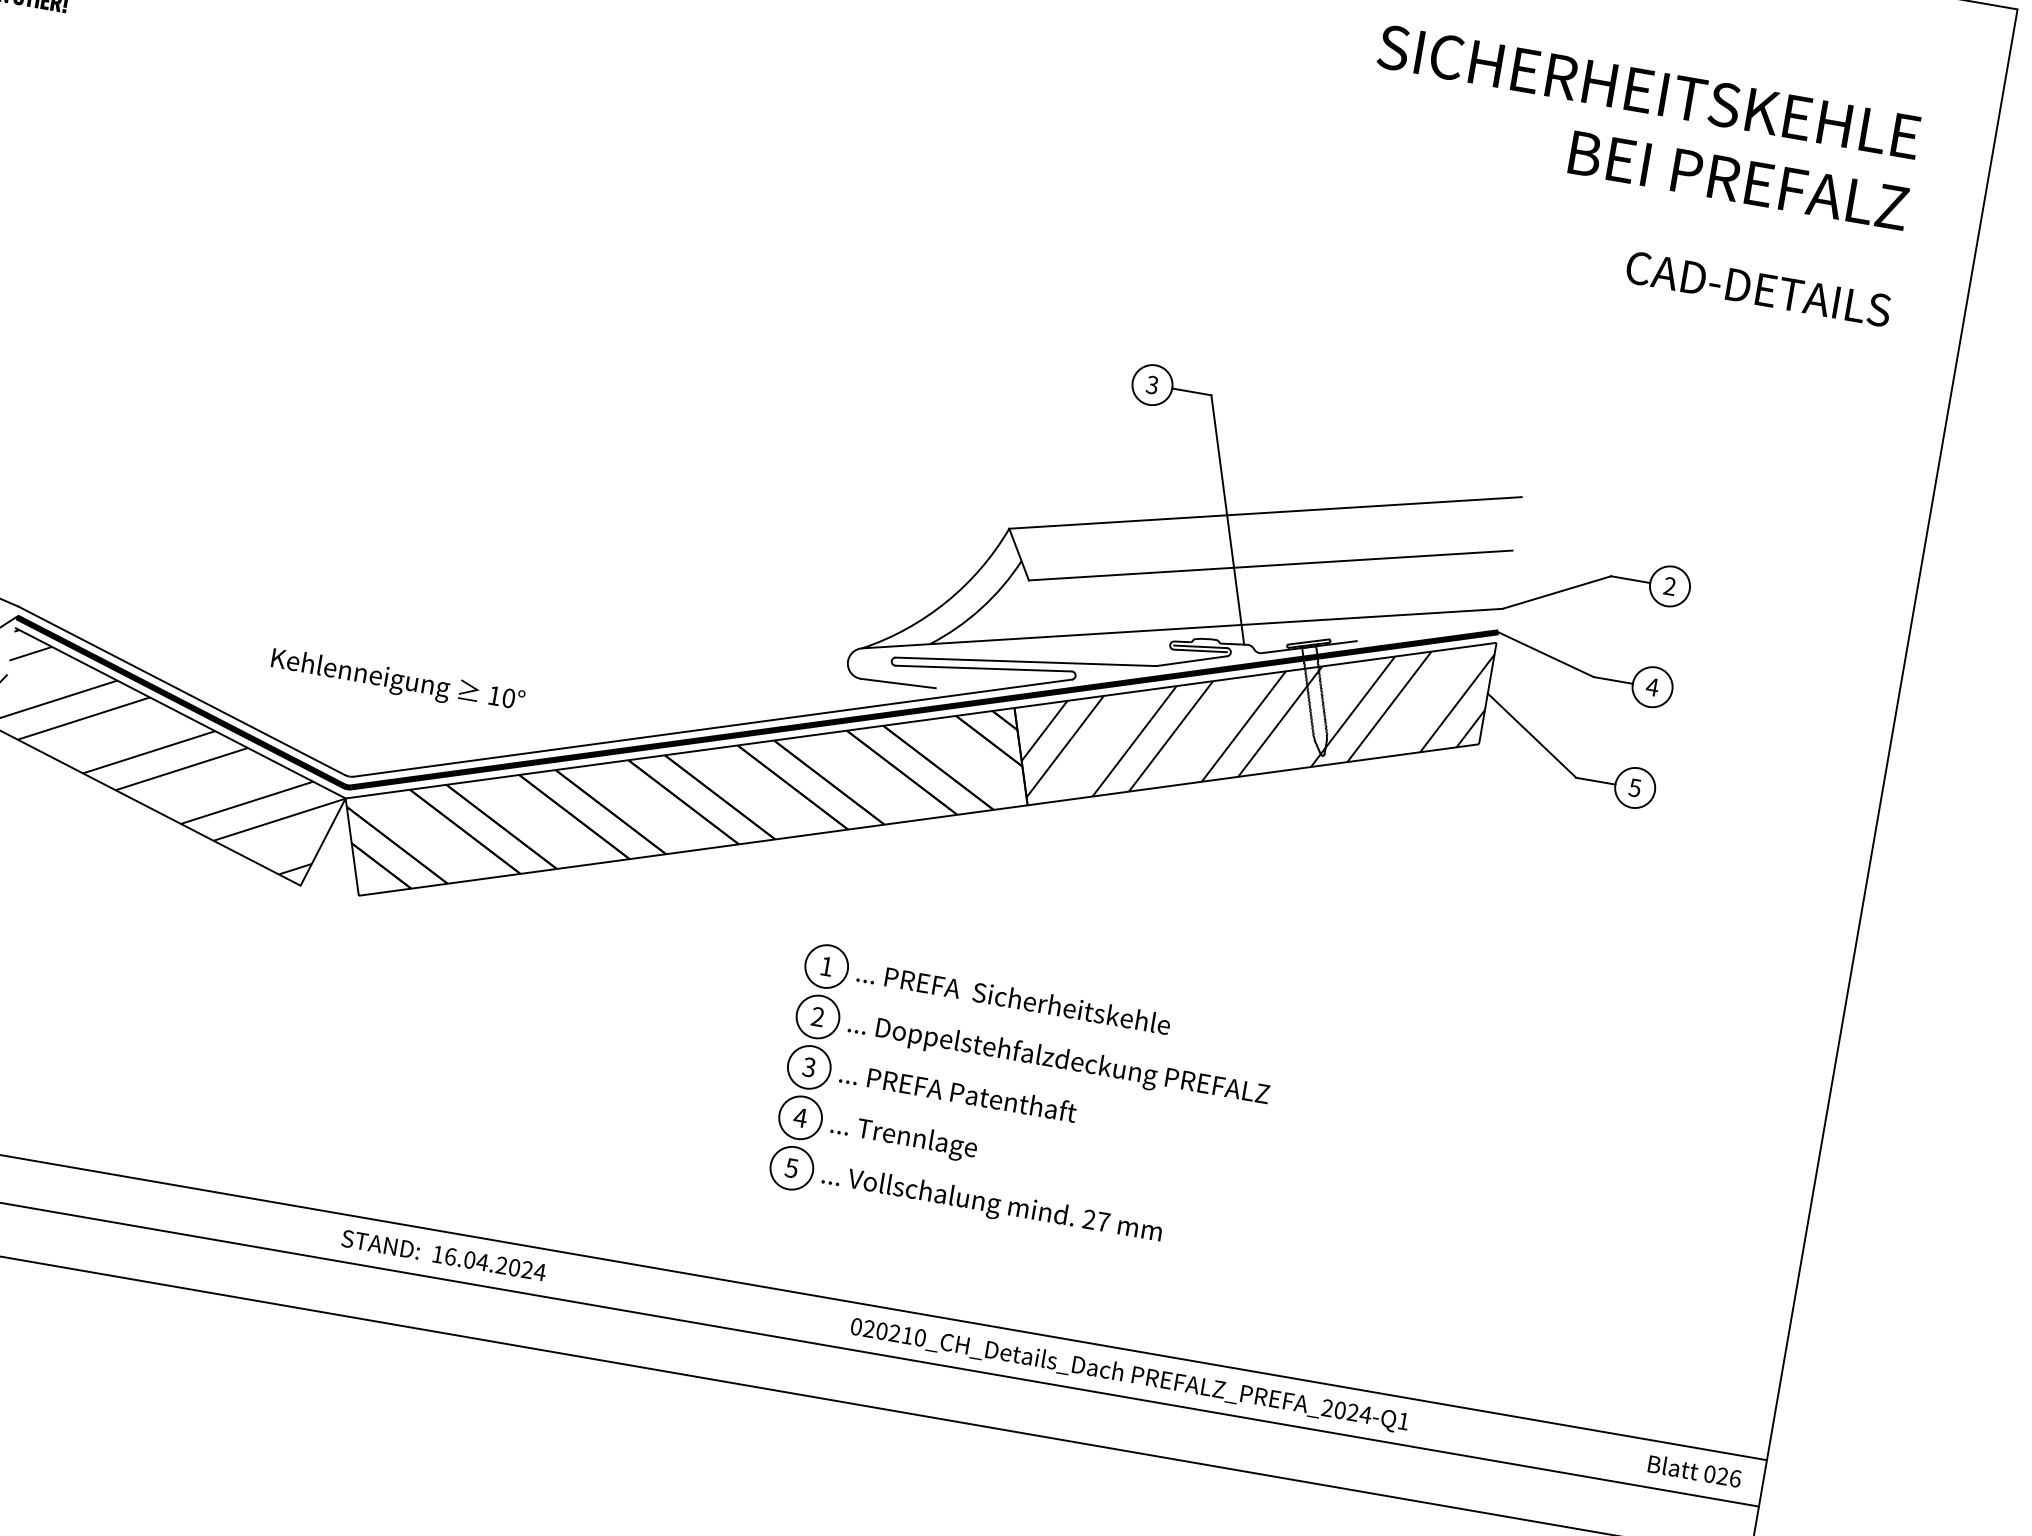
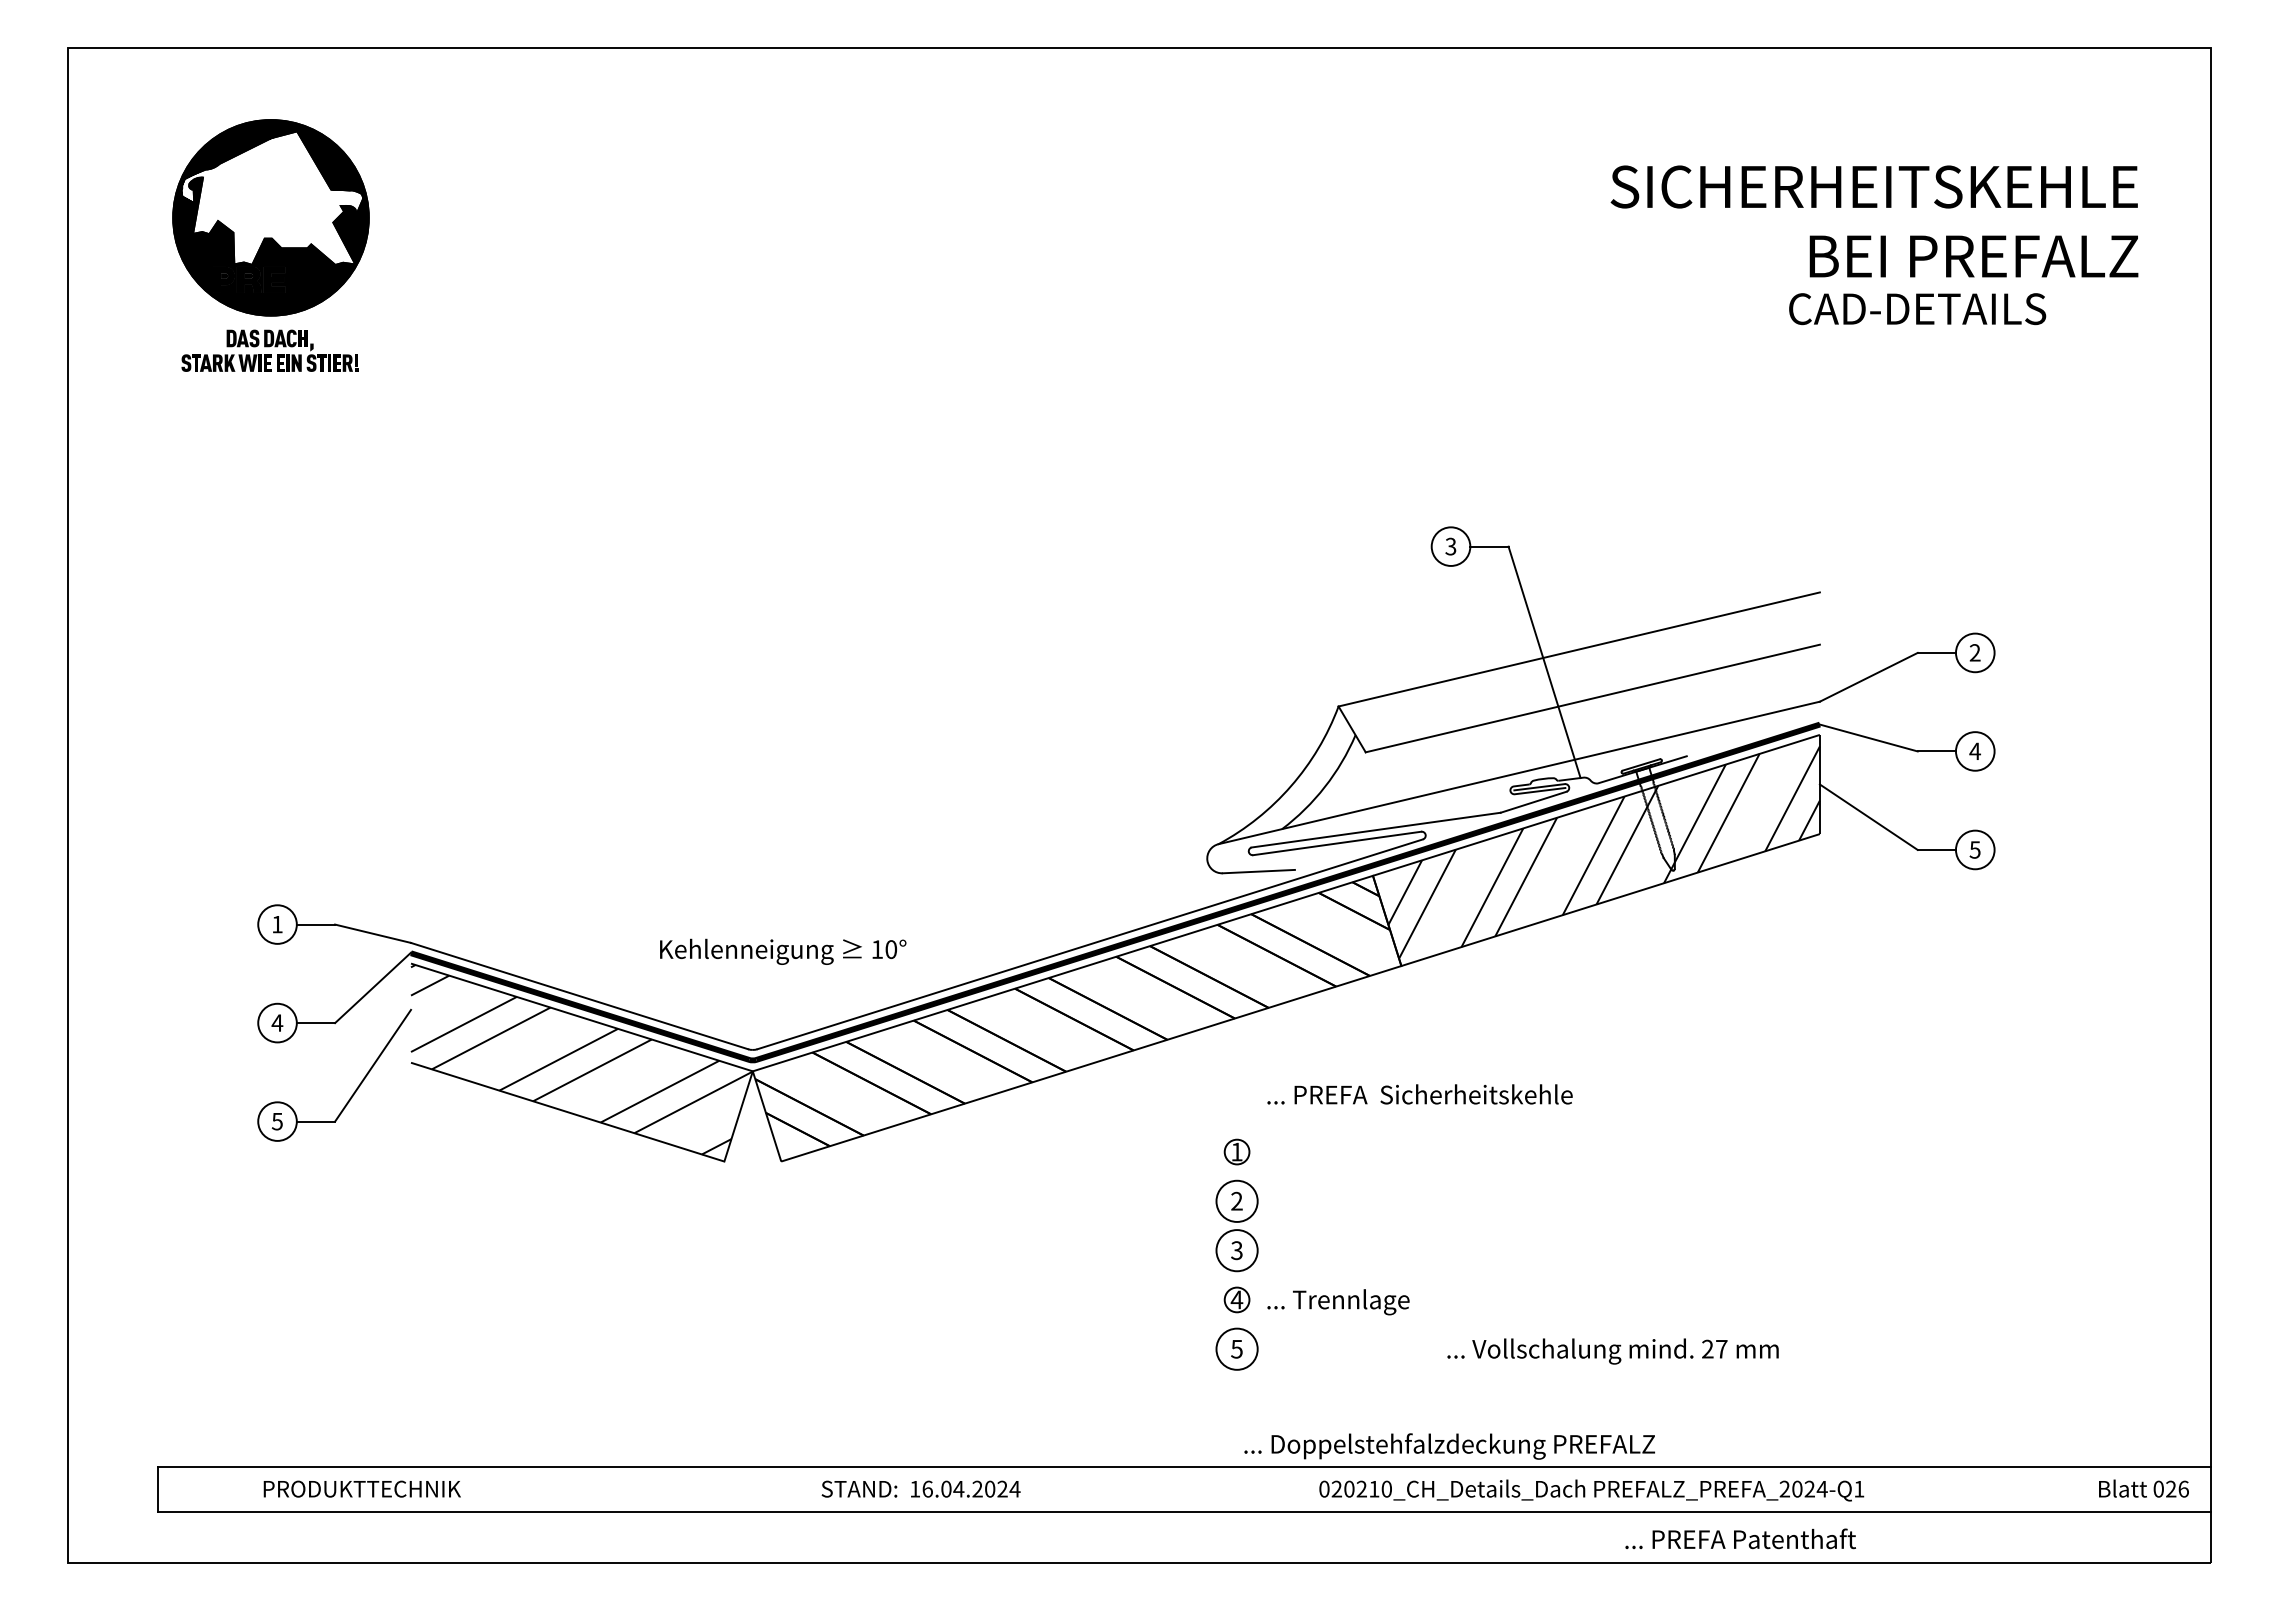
text: (1758, 289) -> (1917, 309), moved
circle: (826, 965) -> (1236, 1151), size x0.6
text: (1013, 998) -> (1419, 1094), moved
text: (1058, 1060) -> (1449, 1446), moved
text: (958, 1091) -> (1740, 1538), moved
circle: (800, 1117) -> (1236, 1299), size x0.6
text: (991, 1205) -> (1612, 1351), moved

